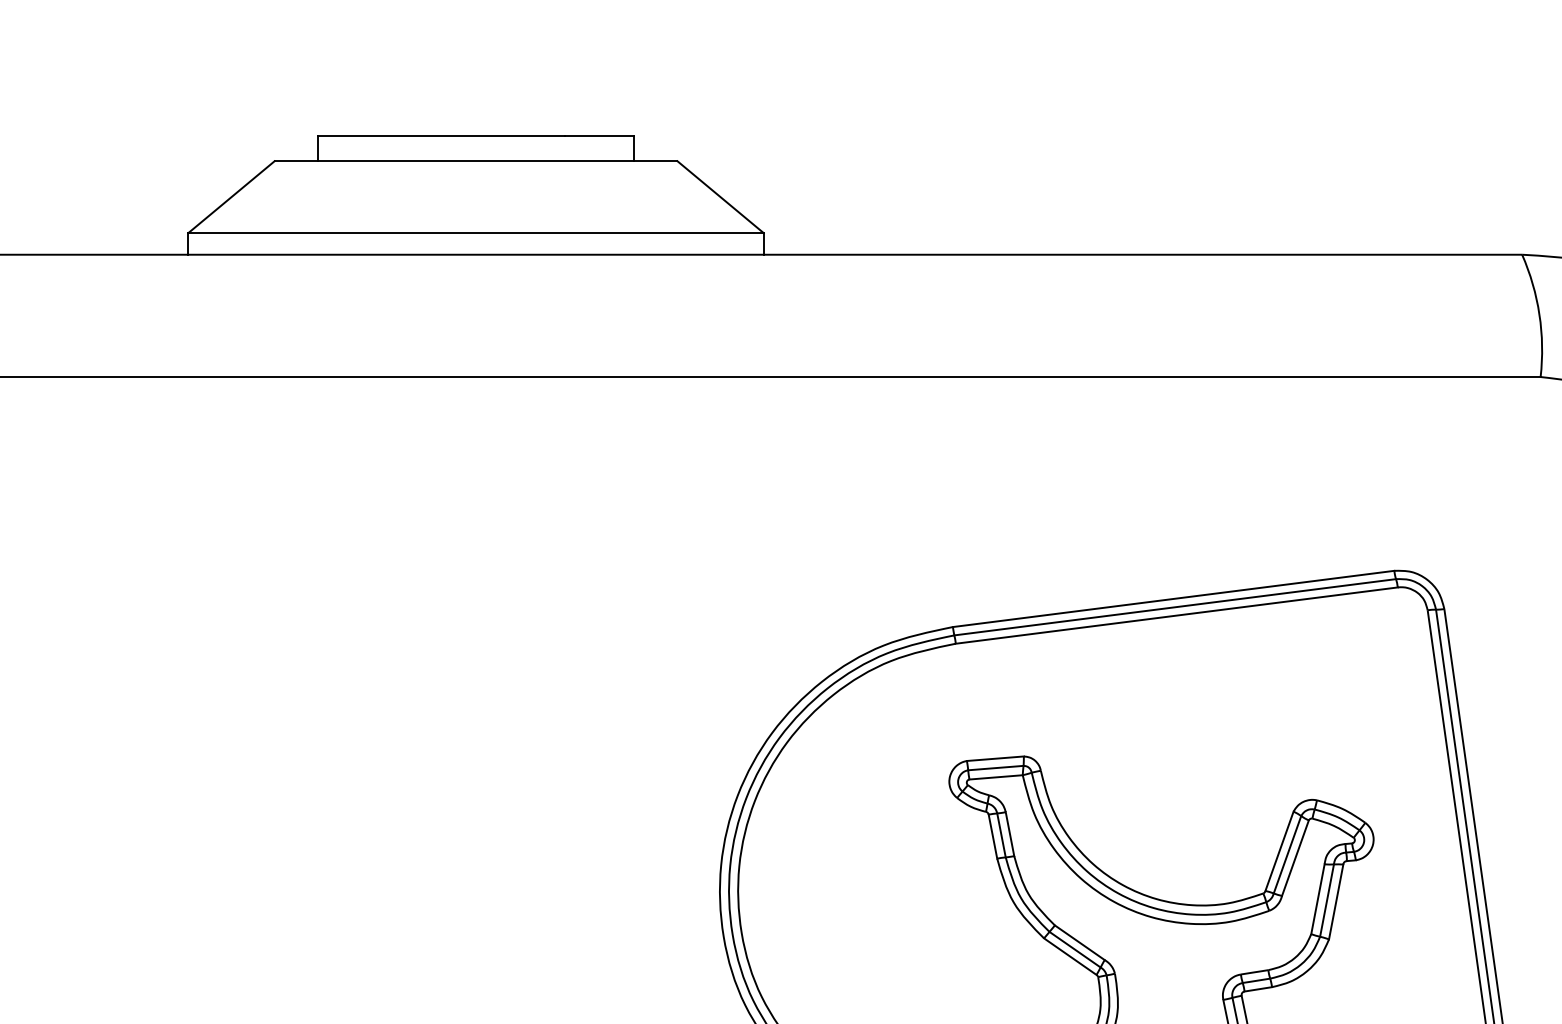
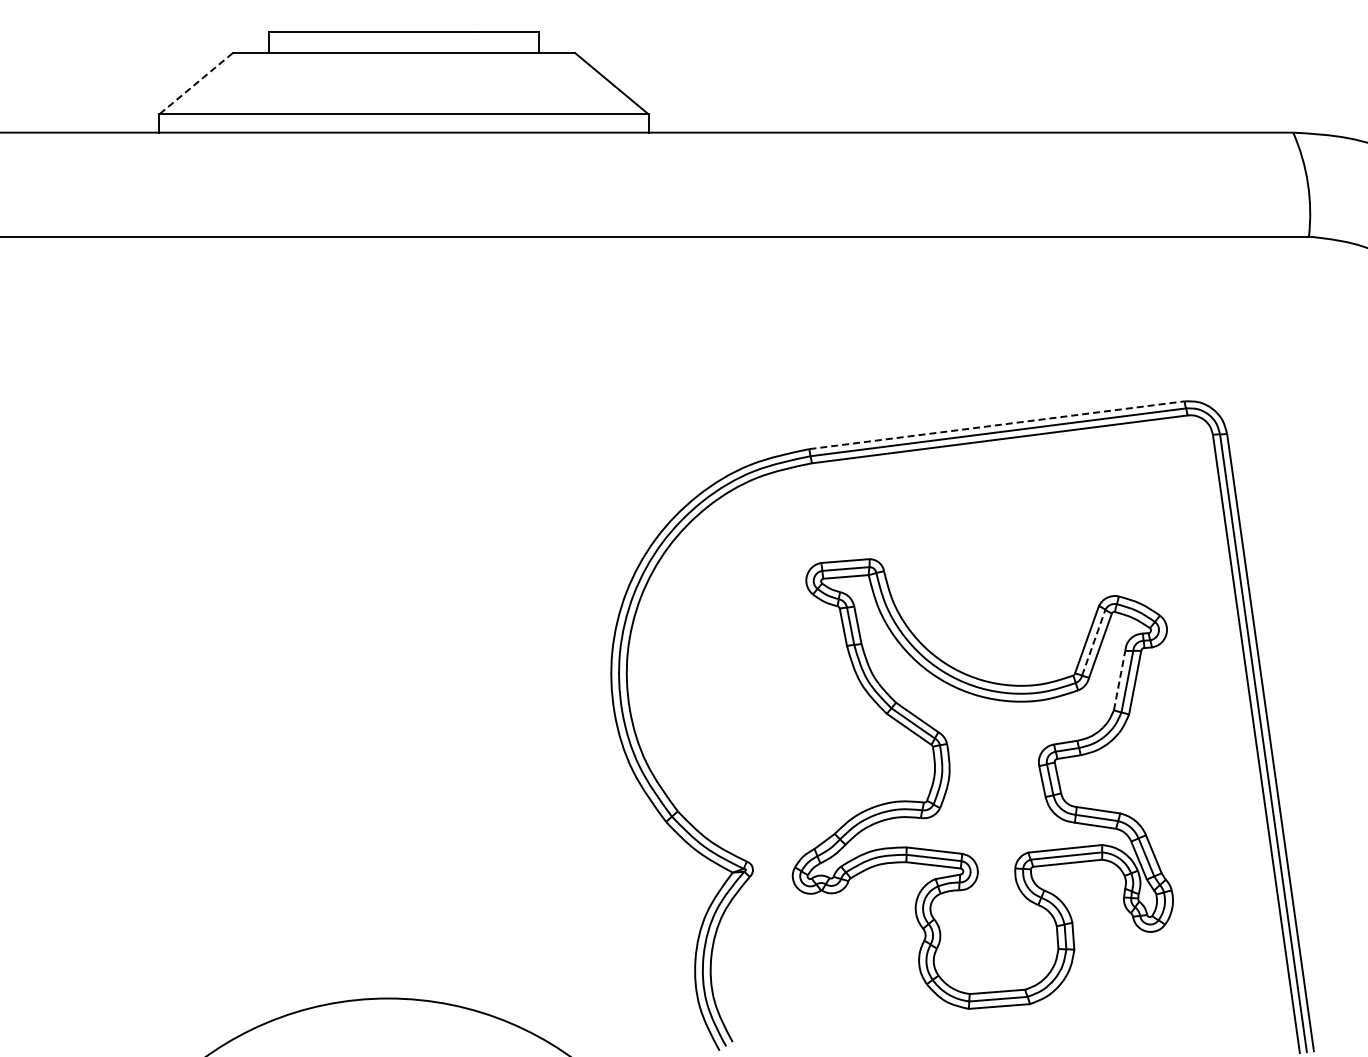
line: (231, 196) -> (196, 83), solid -> dashed
line: (1174, 599) -> (997, 425), solid -> dashed
line: (1287, 854) -> (1093, 642), solid -> dashed
line: (1317, 899) -> (1119, 680), solid -> dashed

